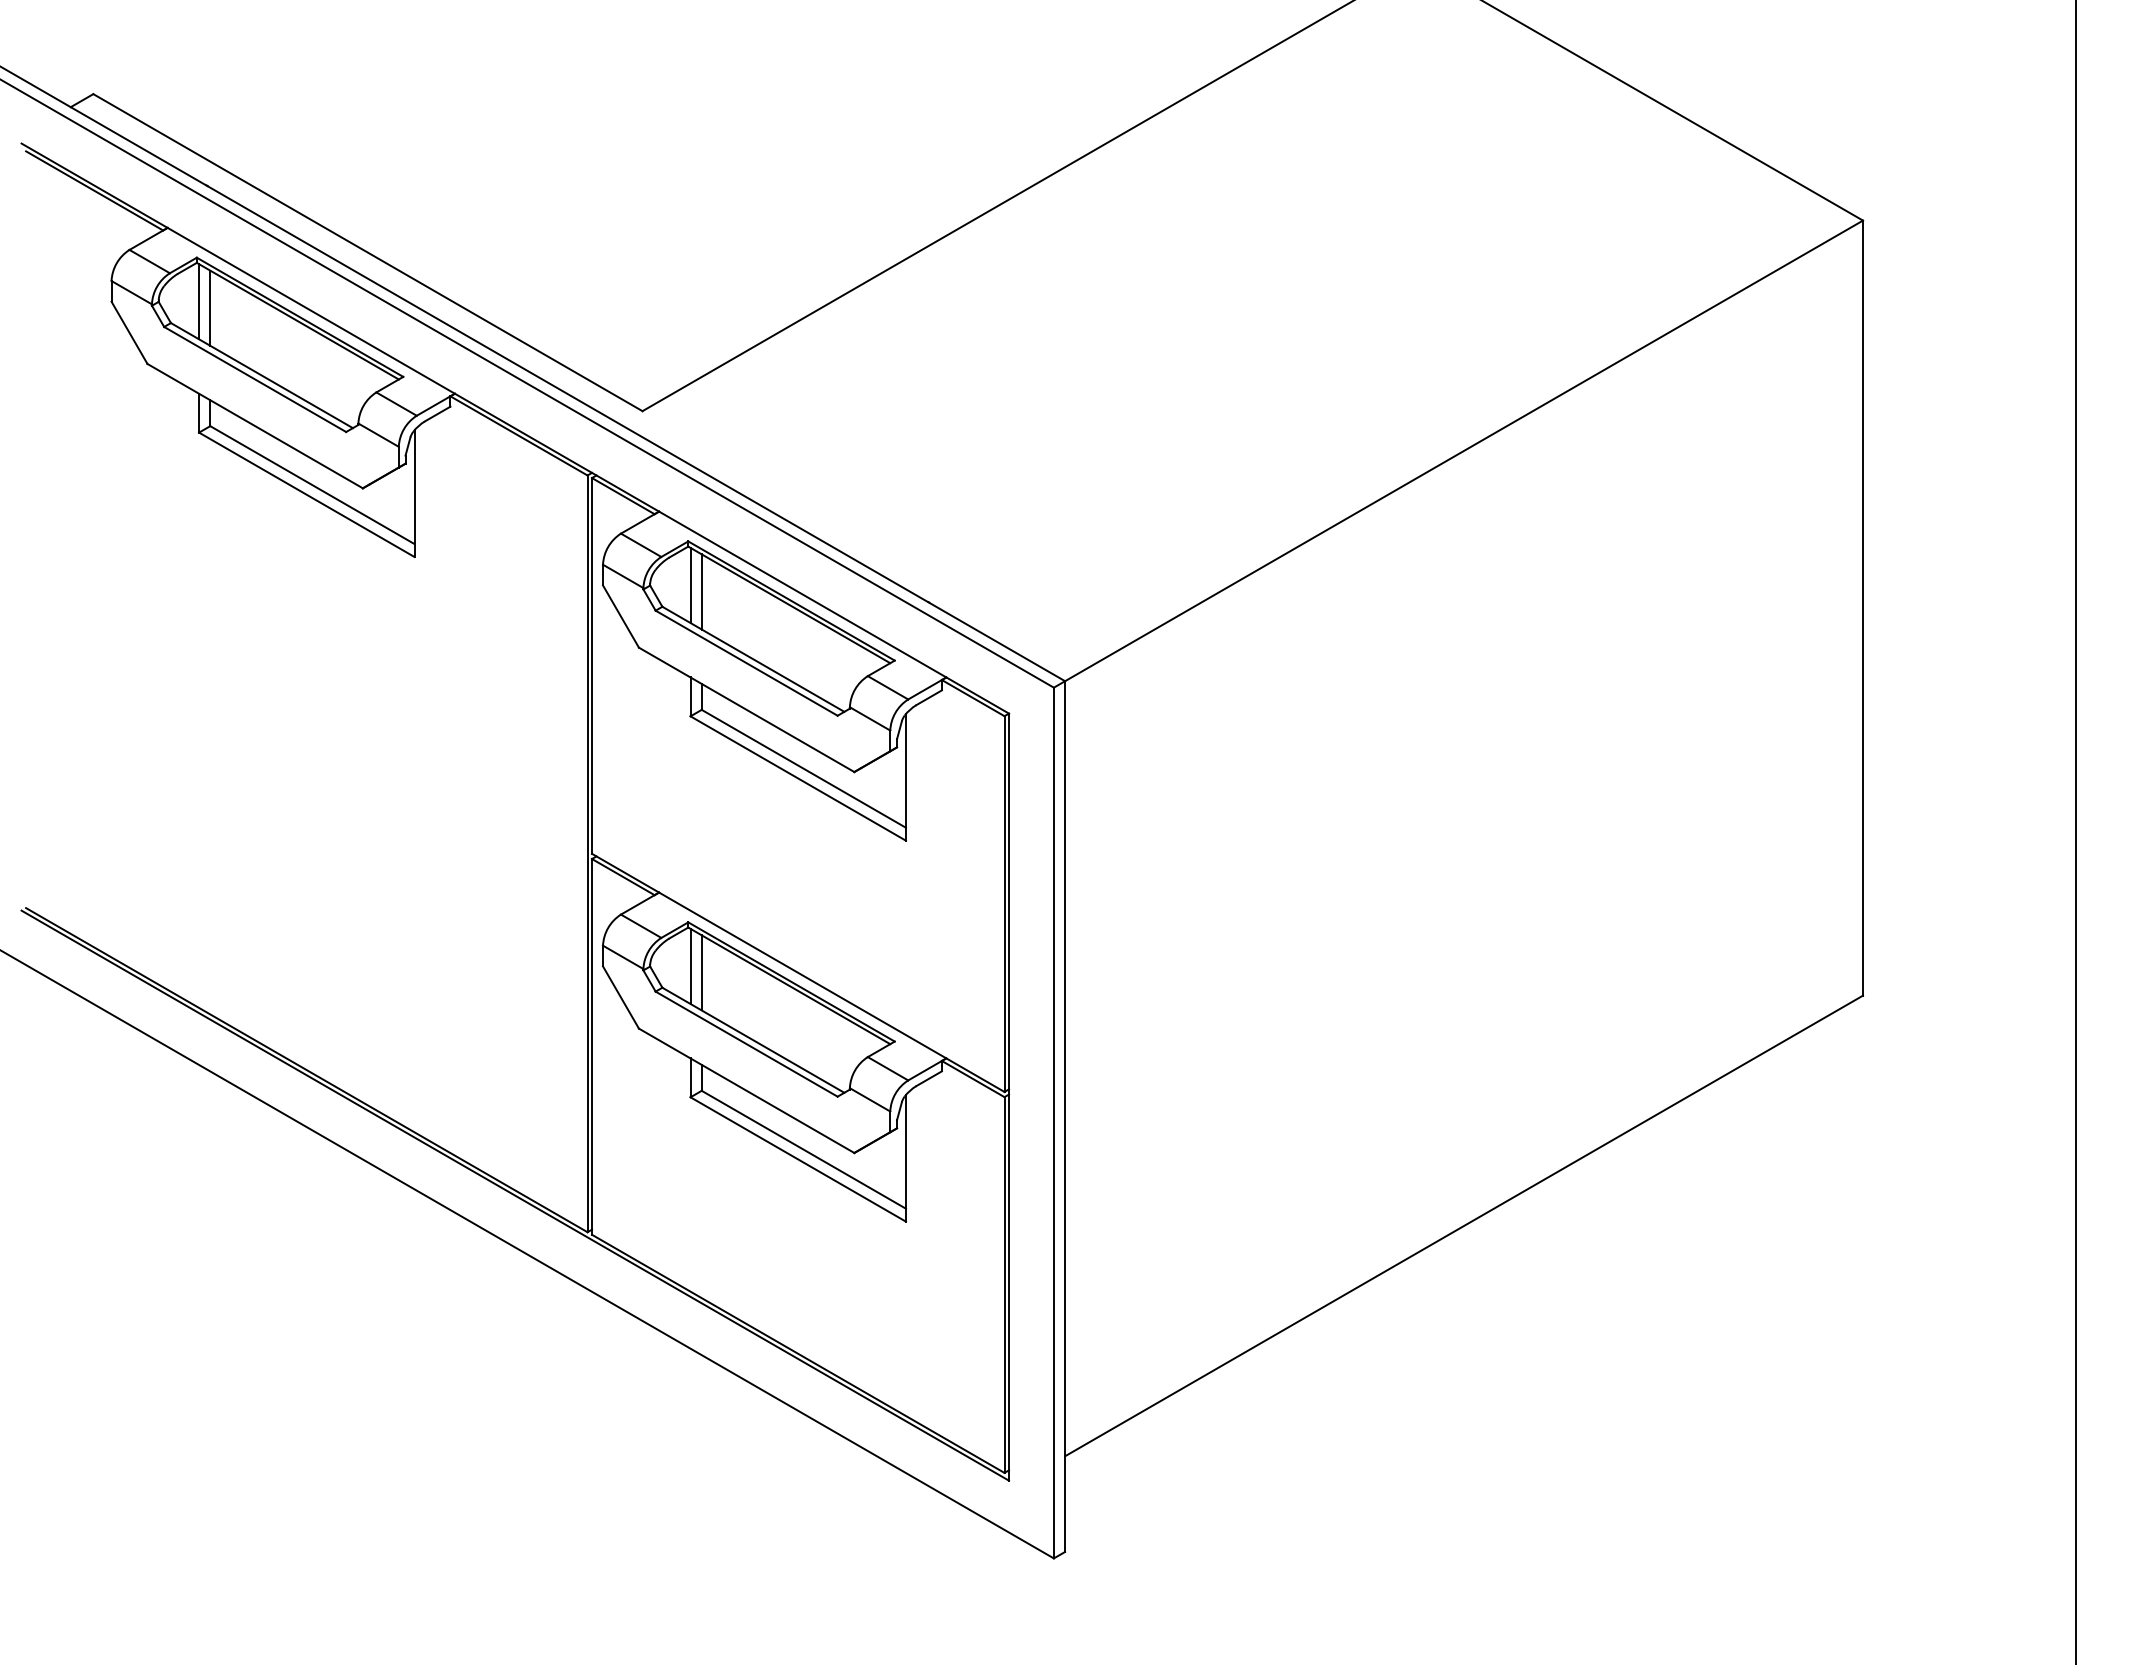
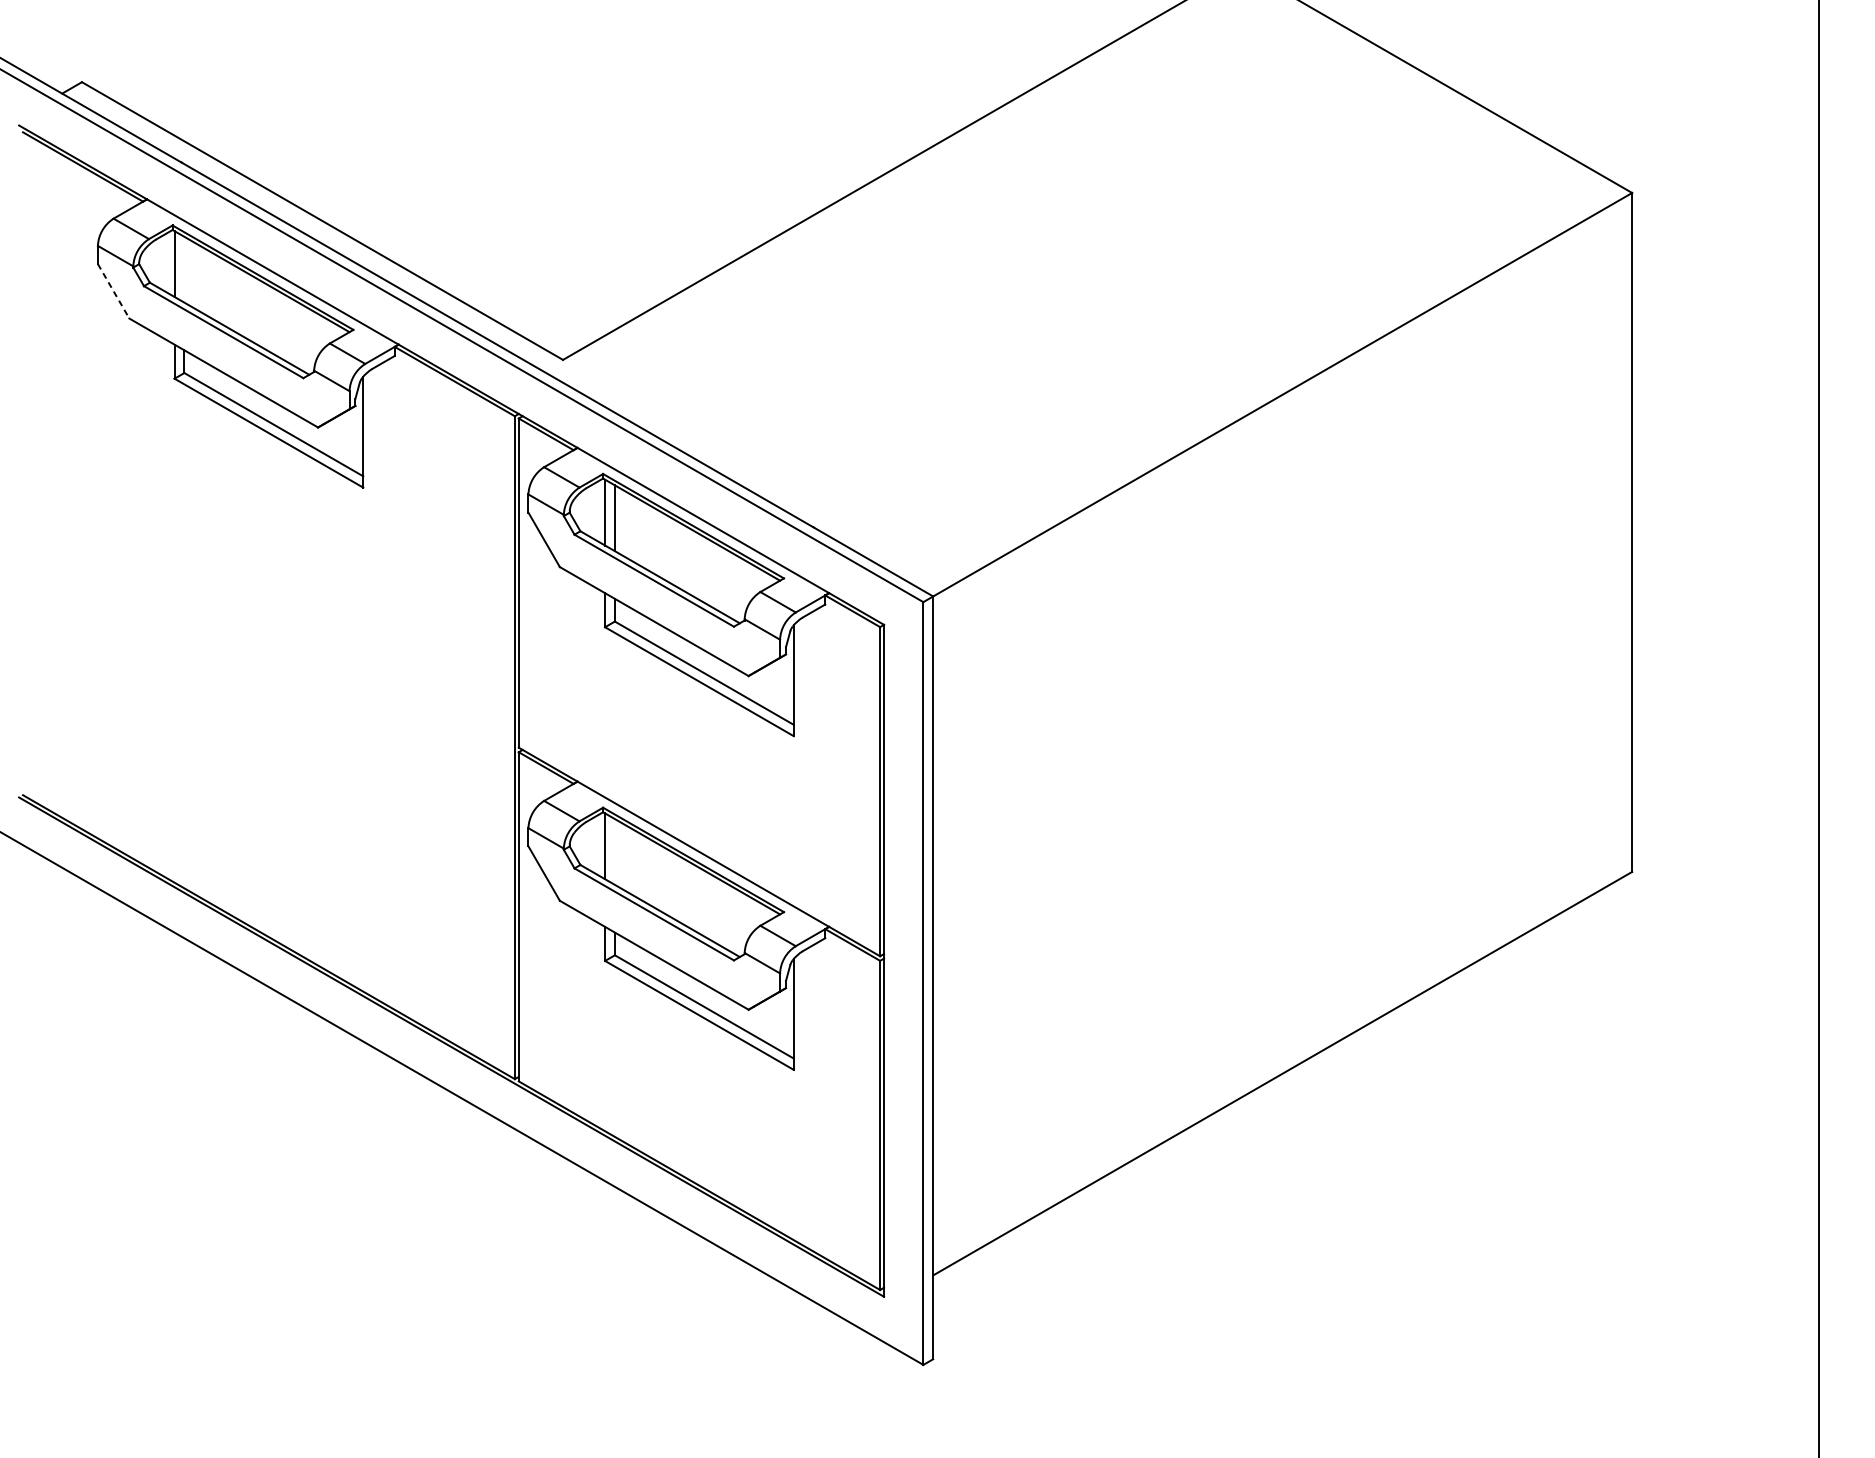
line: (210, 307) -> (184, 269), removed
line: (129, 332) -> (113, 291), solid -> dashed
line: (701, 972) -> (614, 851), removed

